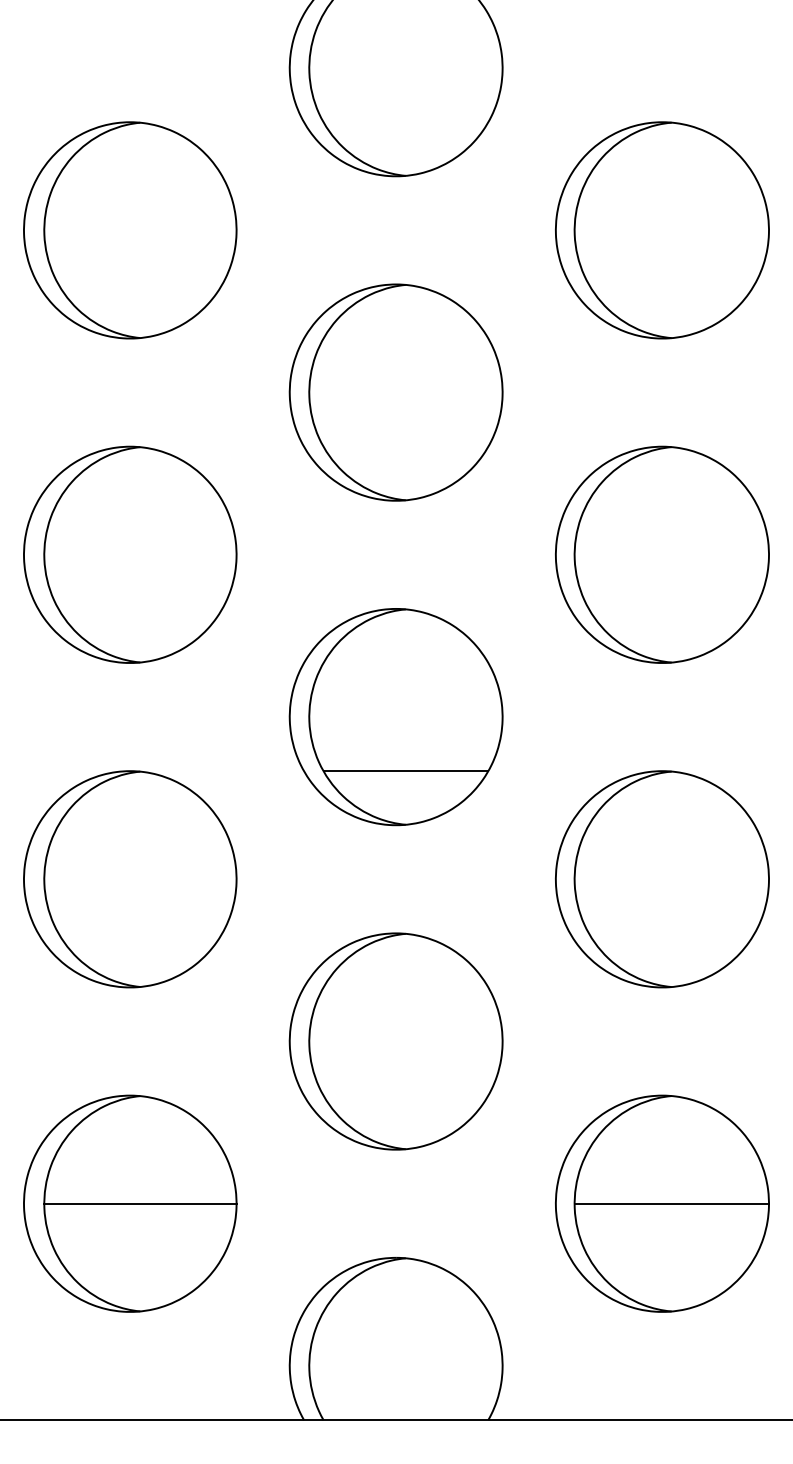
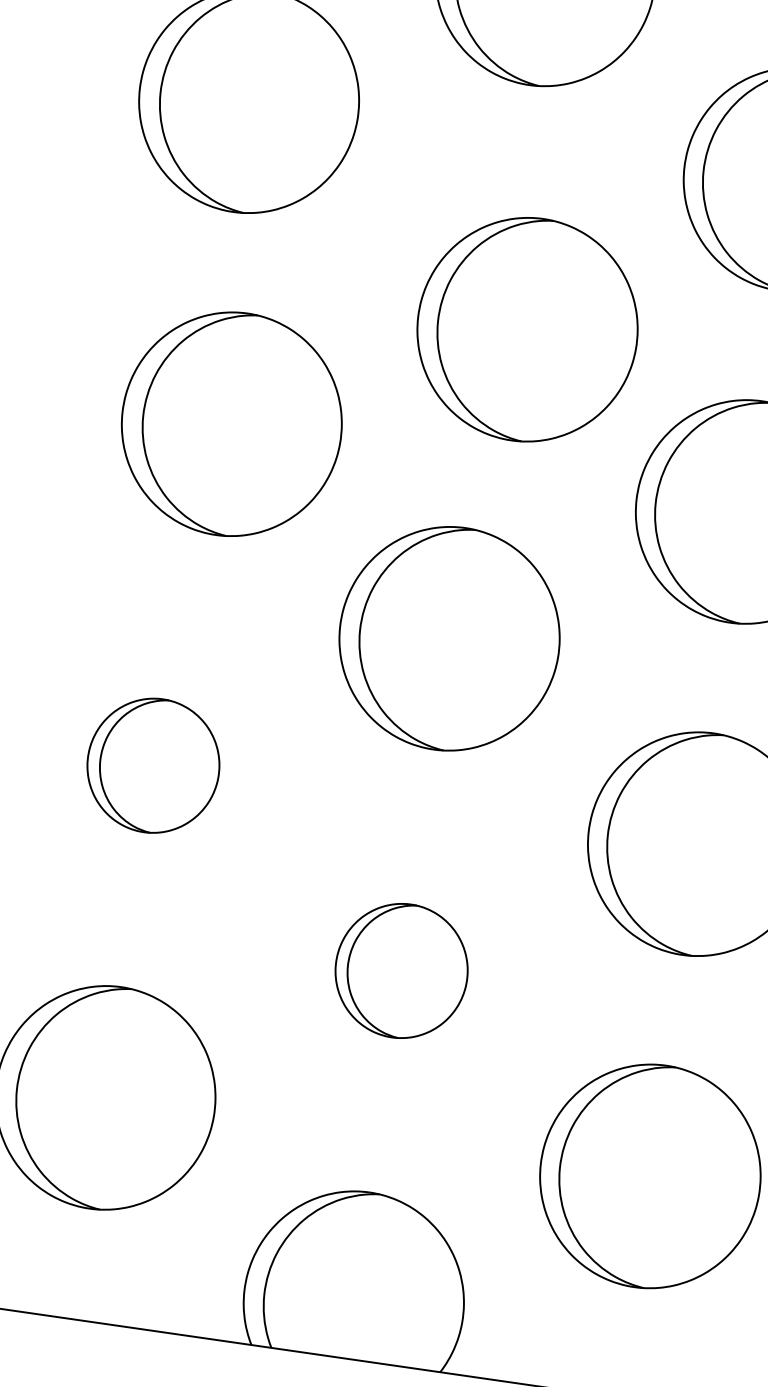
part: (395, 392) -> (526, 329), moved
part: (130, 554) -> (232, 423), moved
line: (405, 771) -> (451, 695), removed
part: (130, 879) -> (153, 765), size x0.6
part: (395, 1041) -> (401, 970), size x0.6
line: (140, 1203) -> (116, 1099), removed
line: (671, 1203) -> (659, 1177), removed

